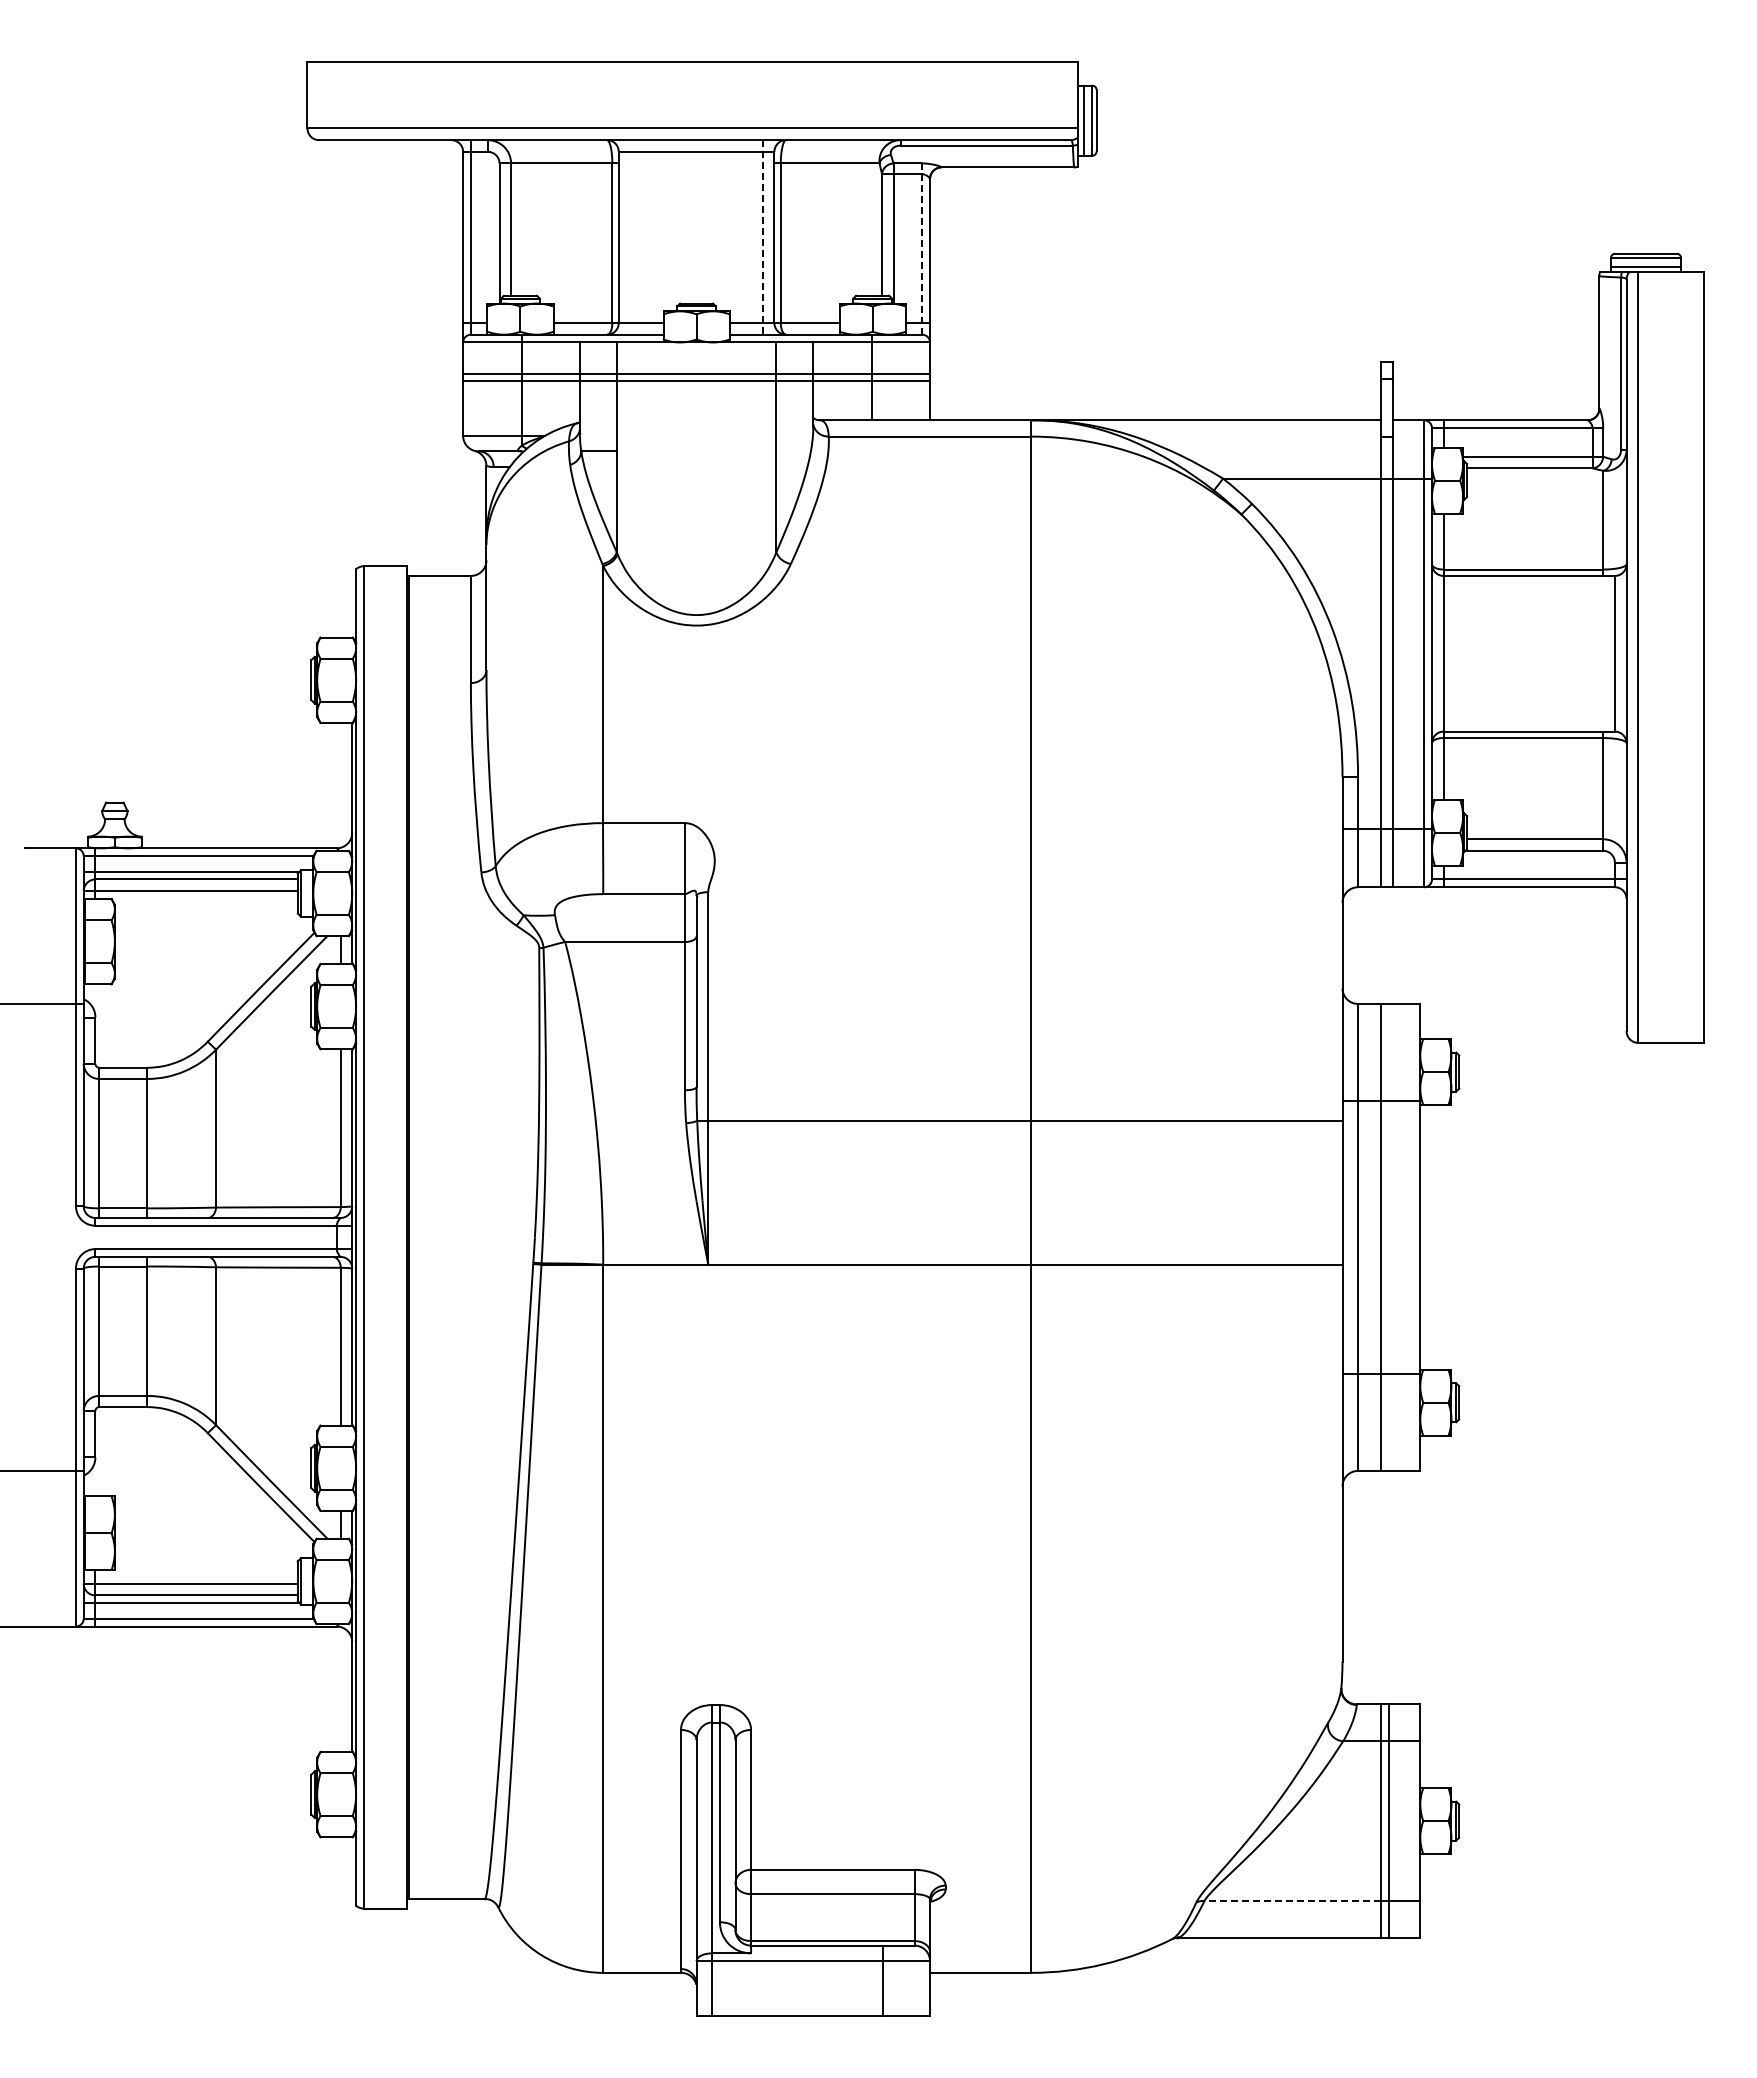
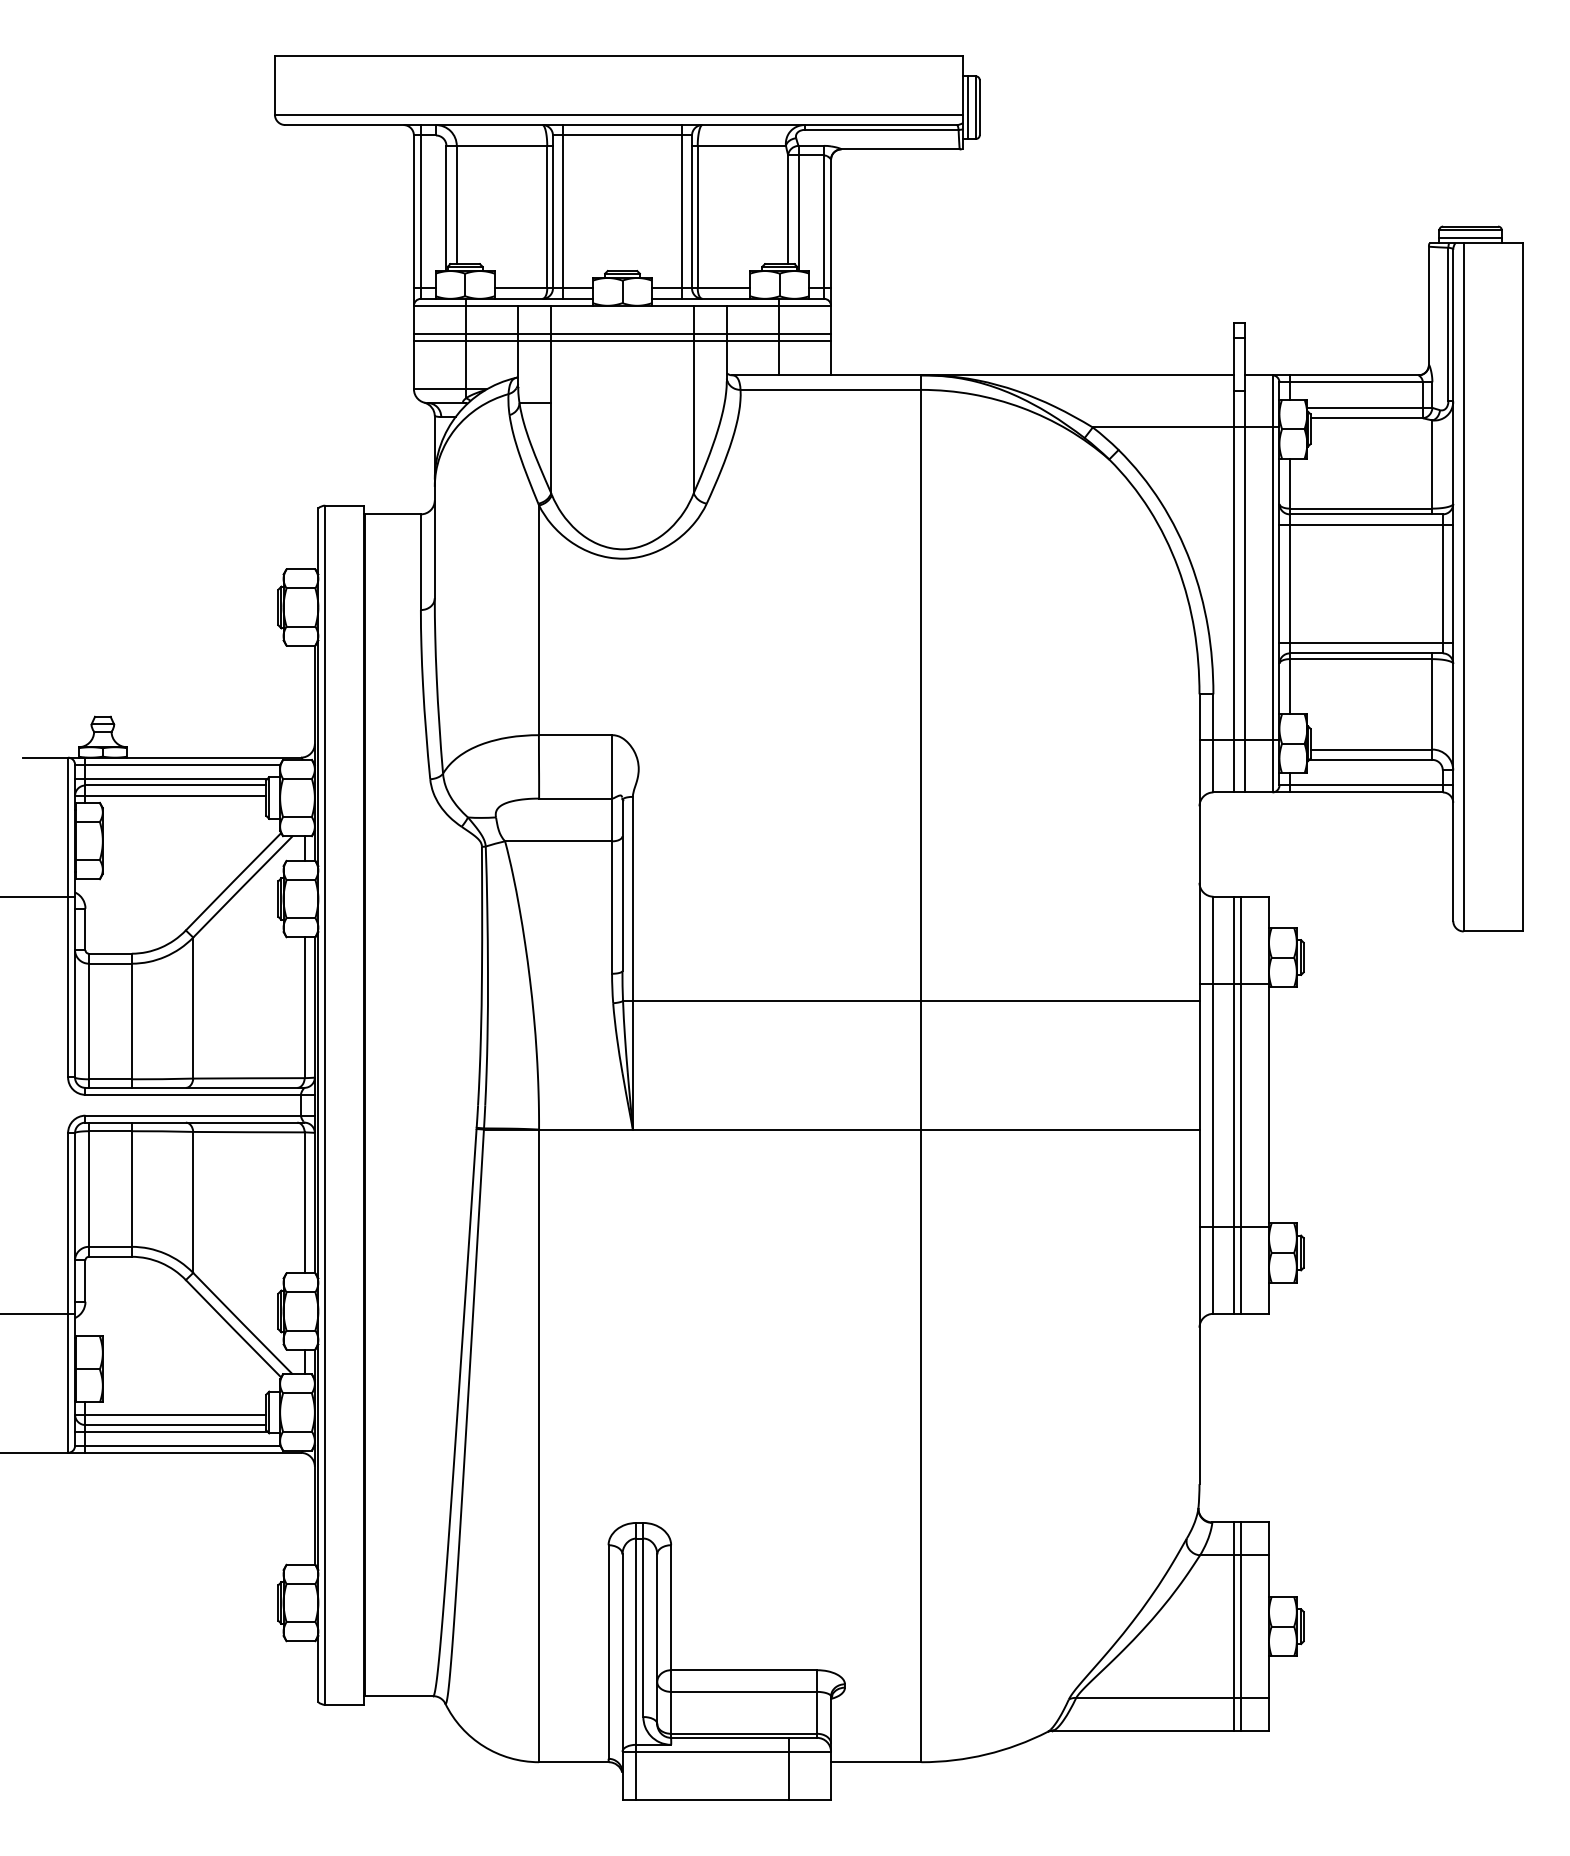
line: (630, 237) -> (563, 212), added
line: (762, 237) -> (681, 212), dashed -> solid
line: (922, 249) -> (824, 222), dashed -> solid
line: (1529, 587) -> (1366, 524), added
line: (1529, 719) -> (1366, 642), added
line: (1389, 1236) -> (1241, 1104), added
line: (1292, 1900) -> (1154, 1697), dashed -> solid

